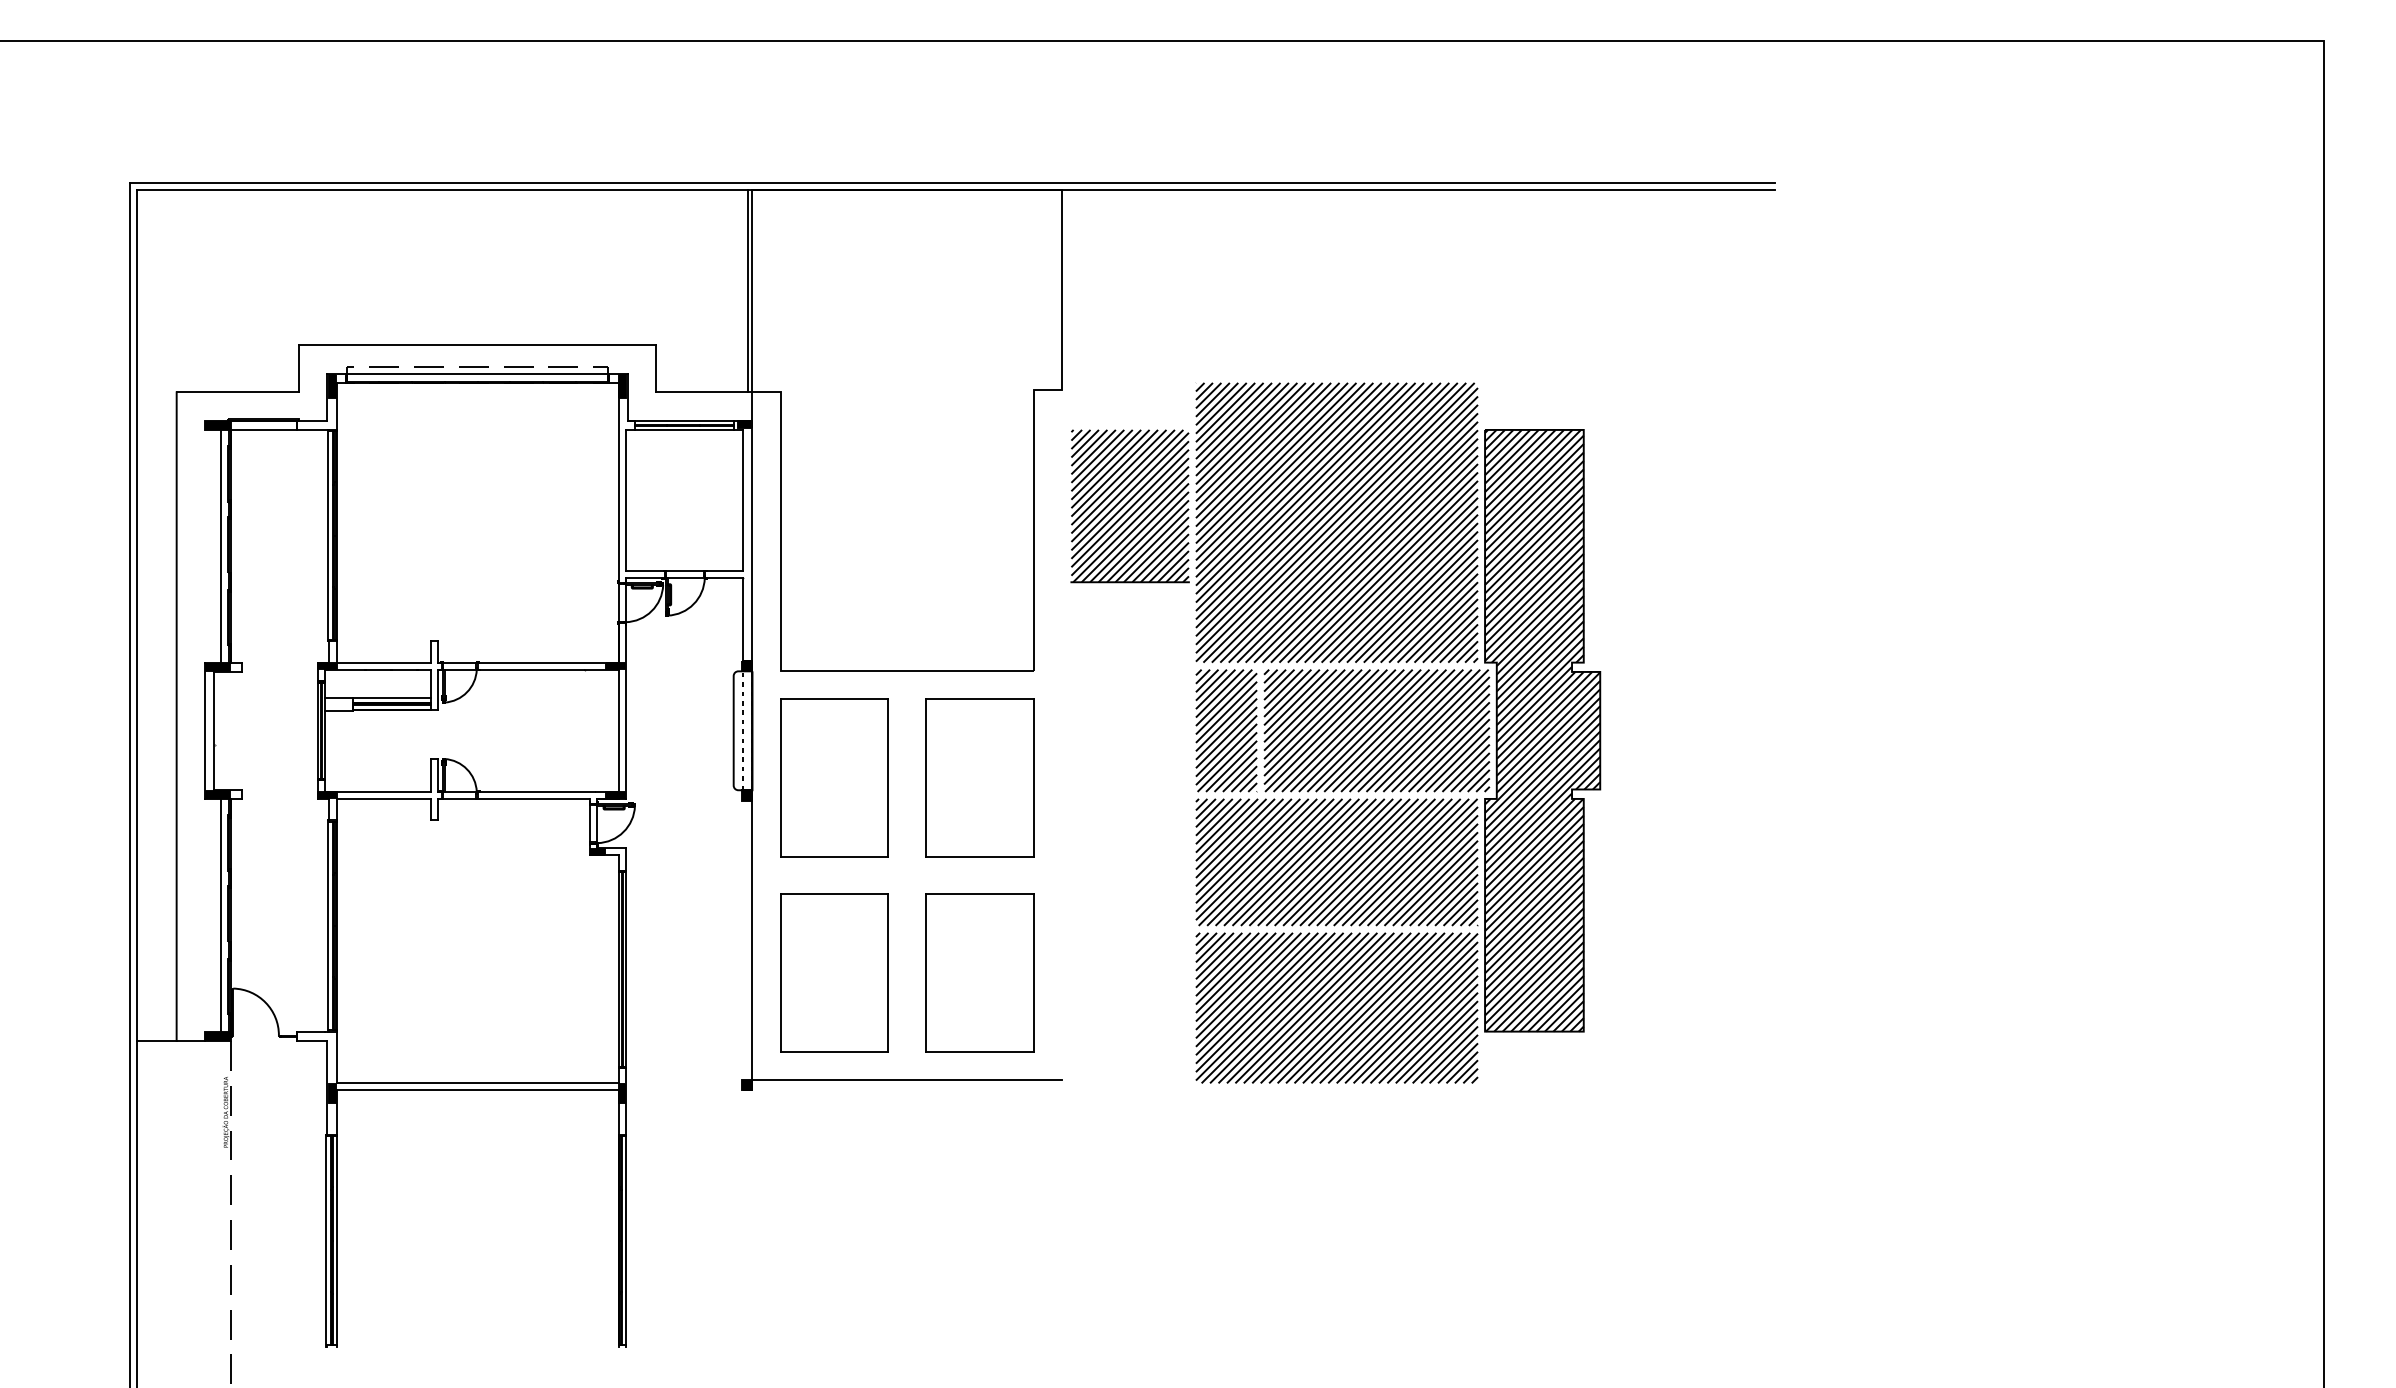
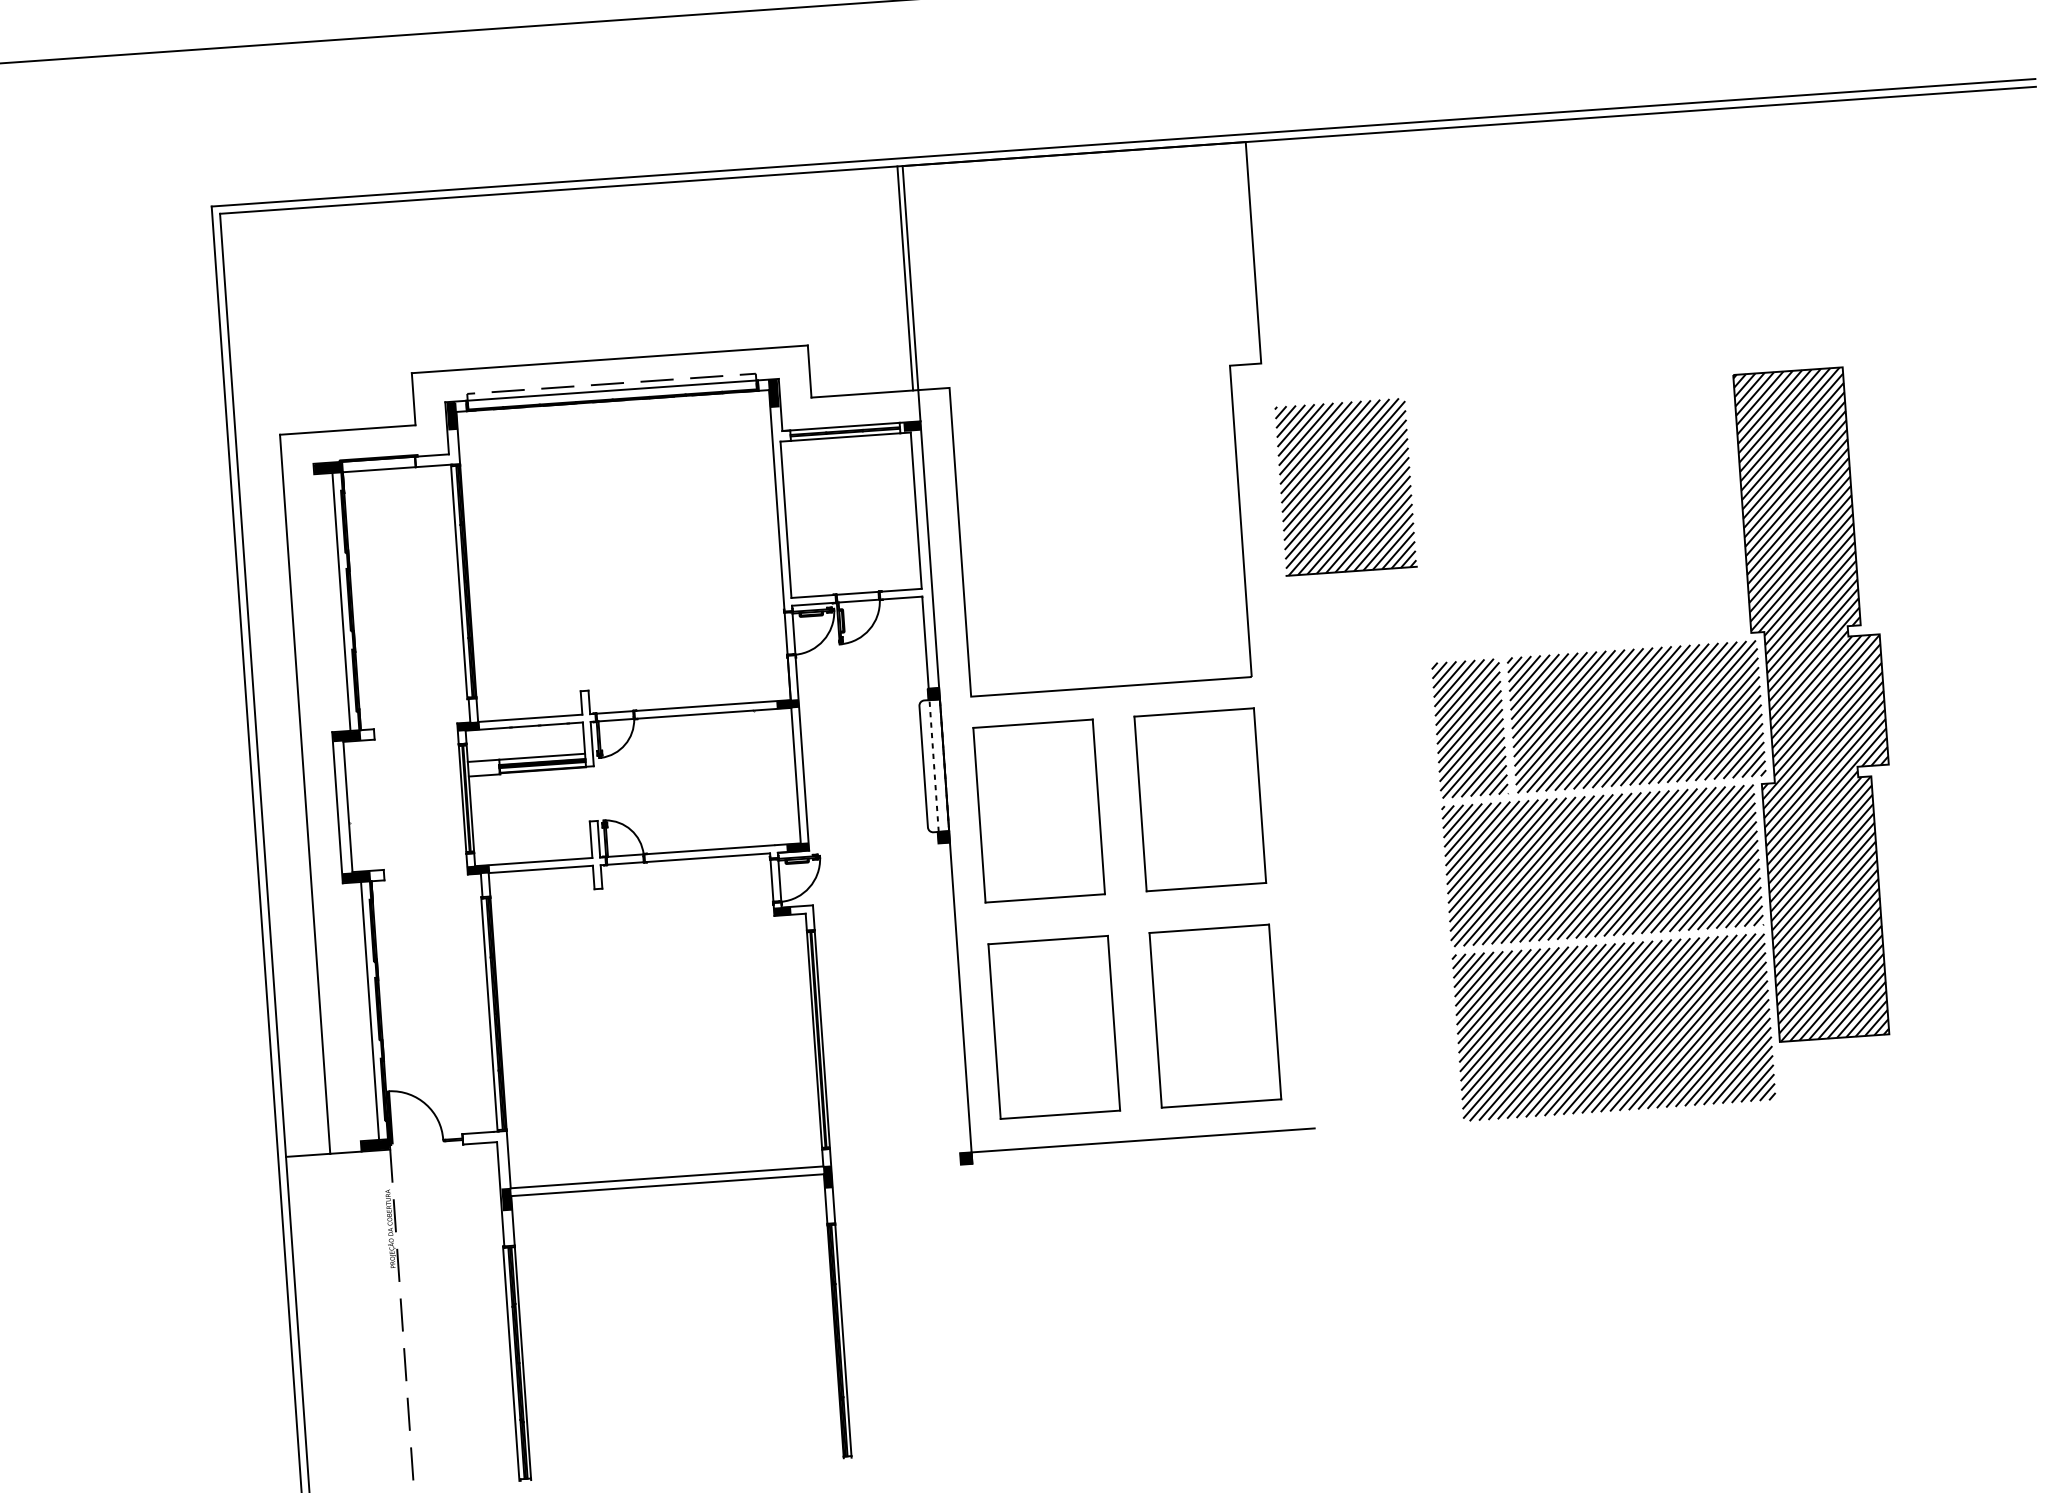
hatch: (1336, 522) -> (1575, 489), removed

